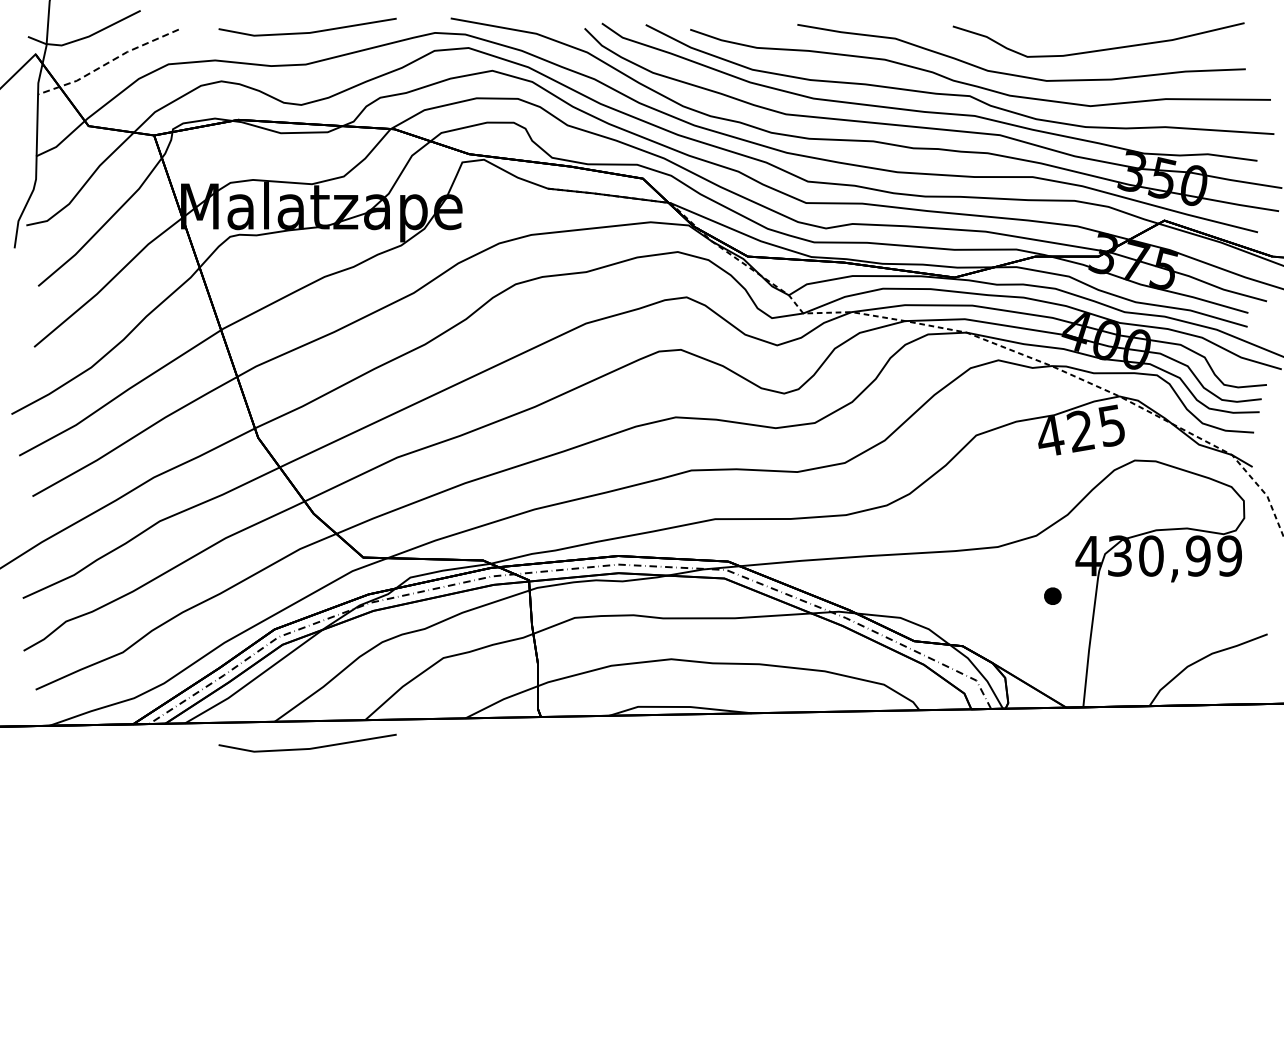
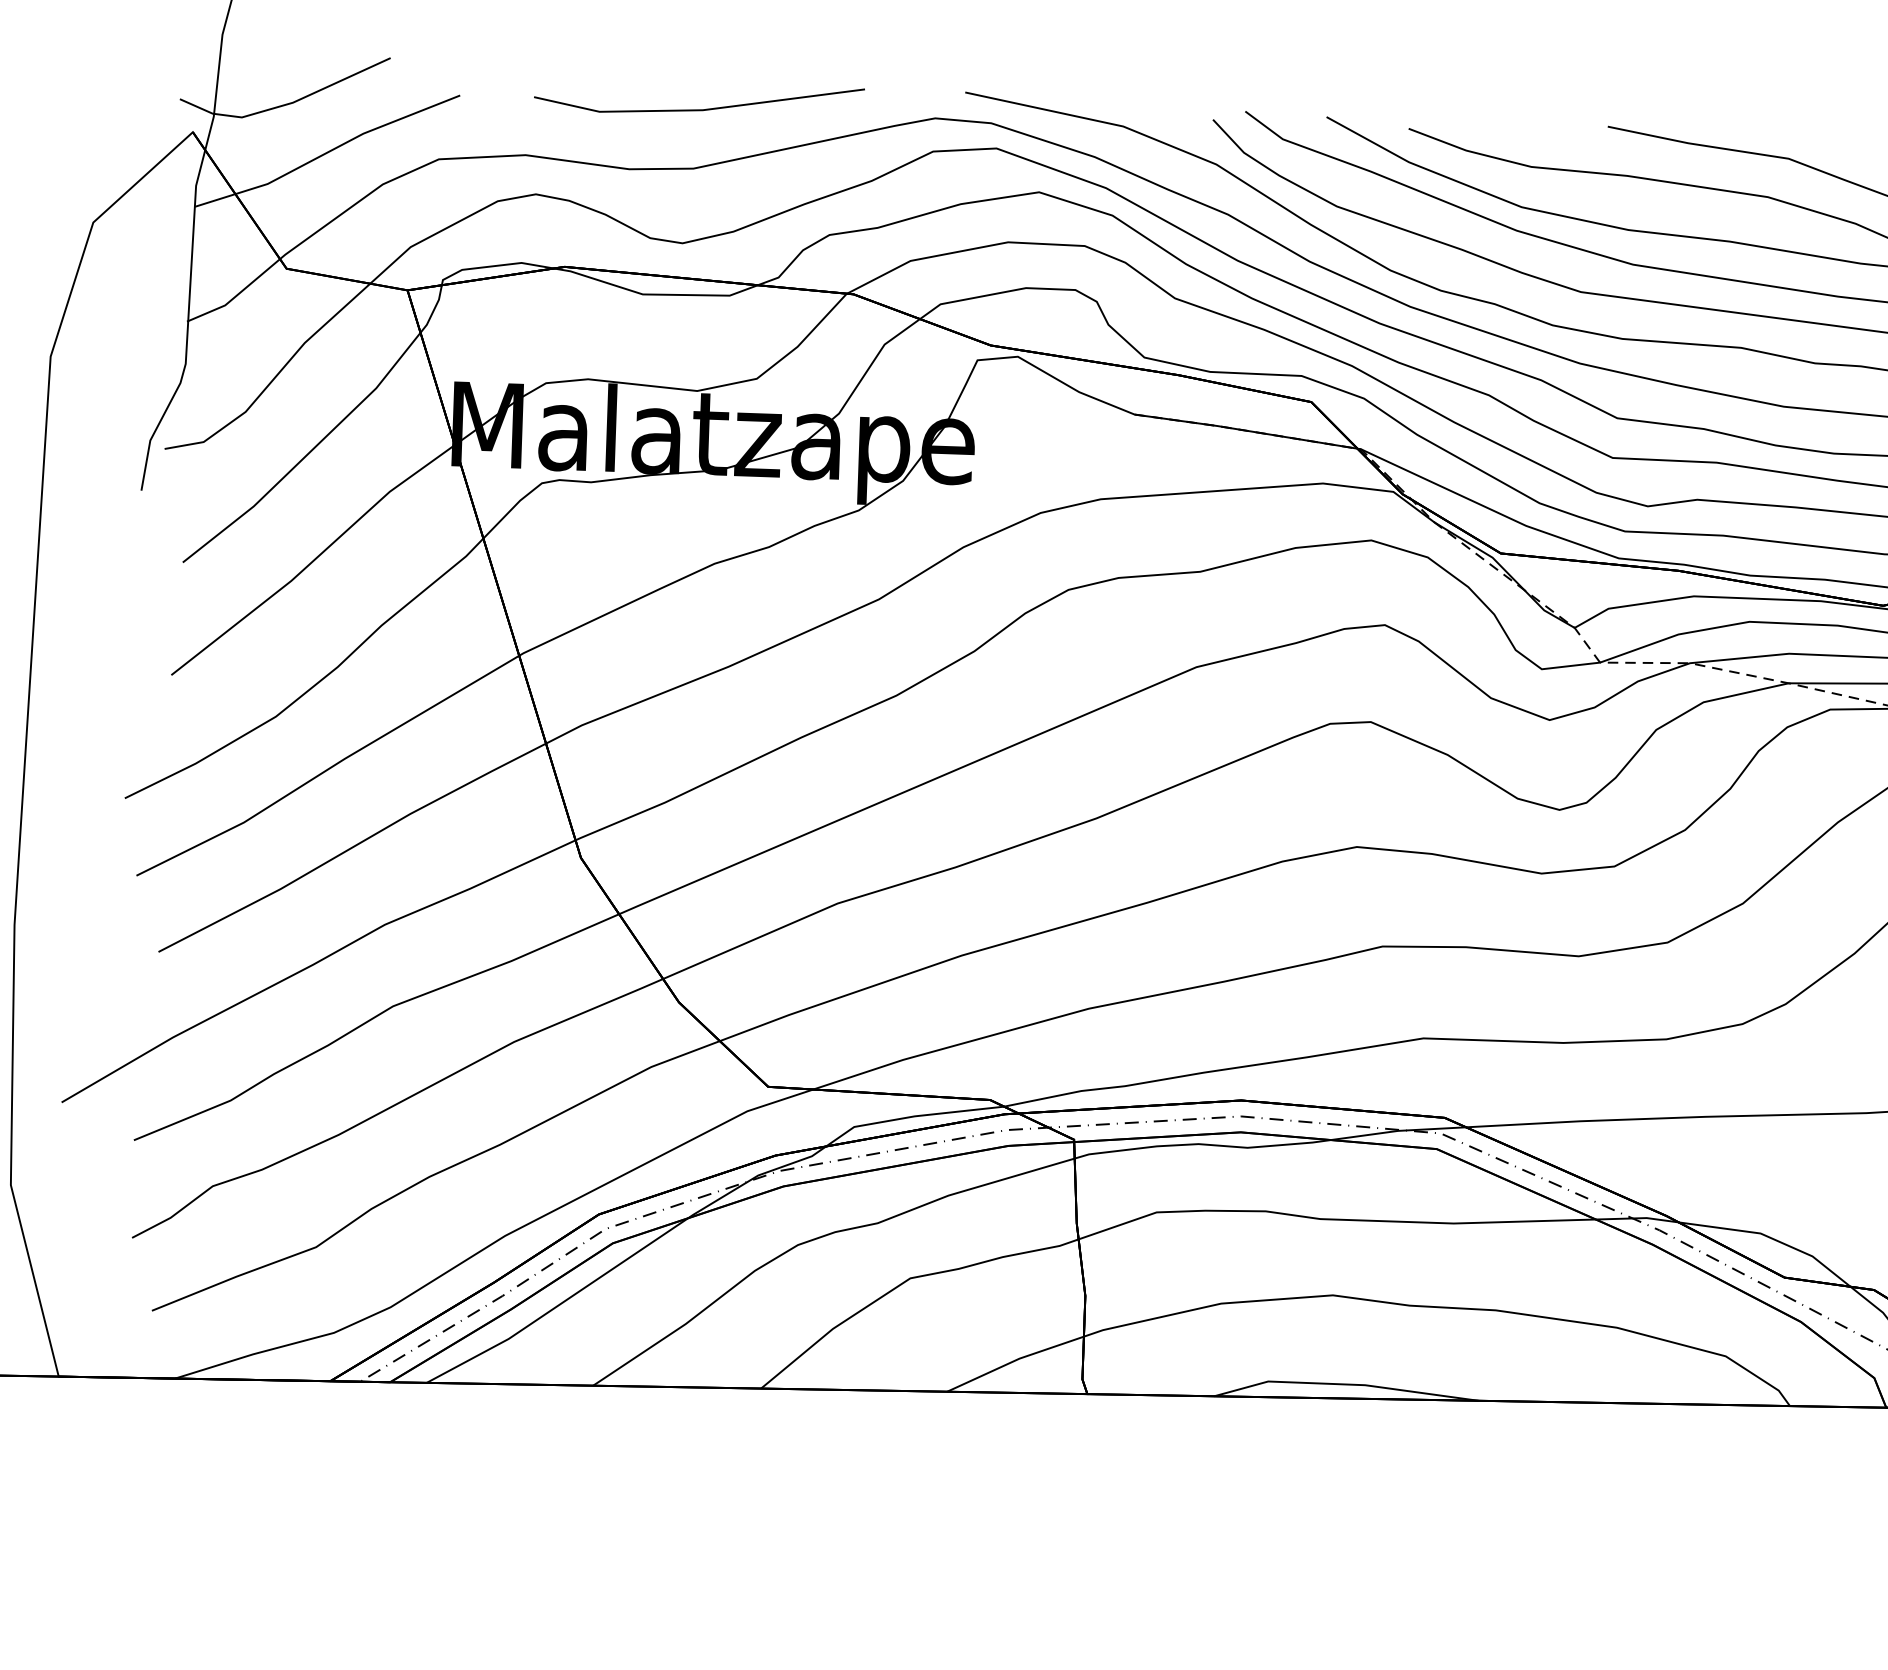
line: (108, 62) -> (327, 152), dashed -> solid
line: (310, 747) -> (657, 1435), removed

